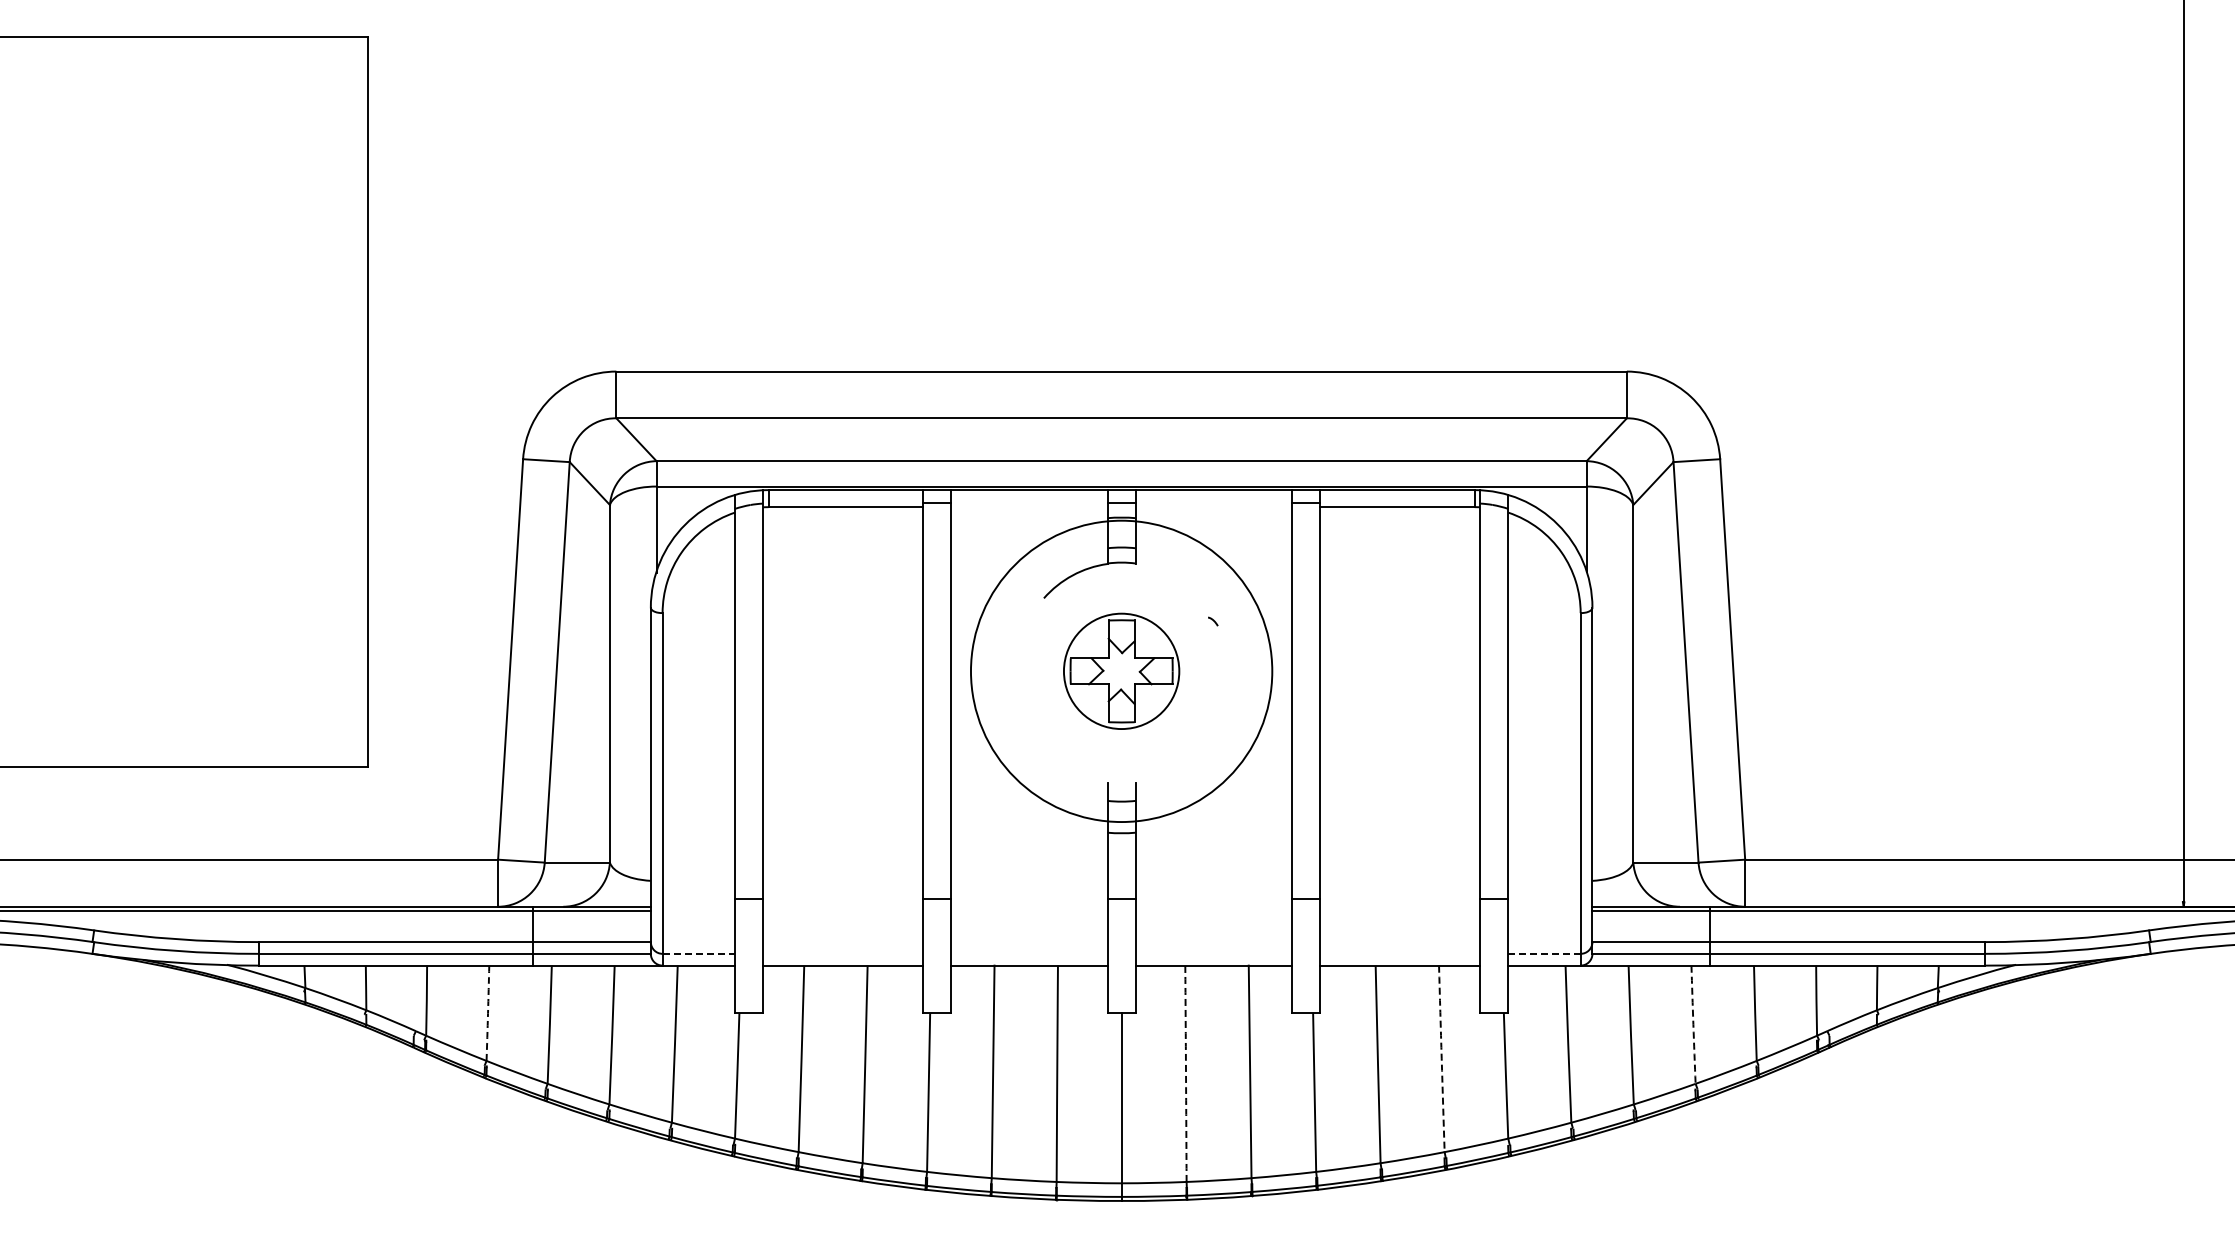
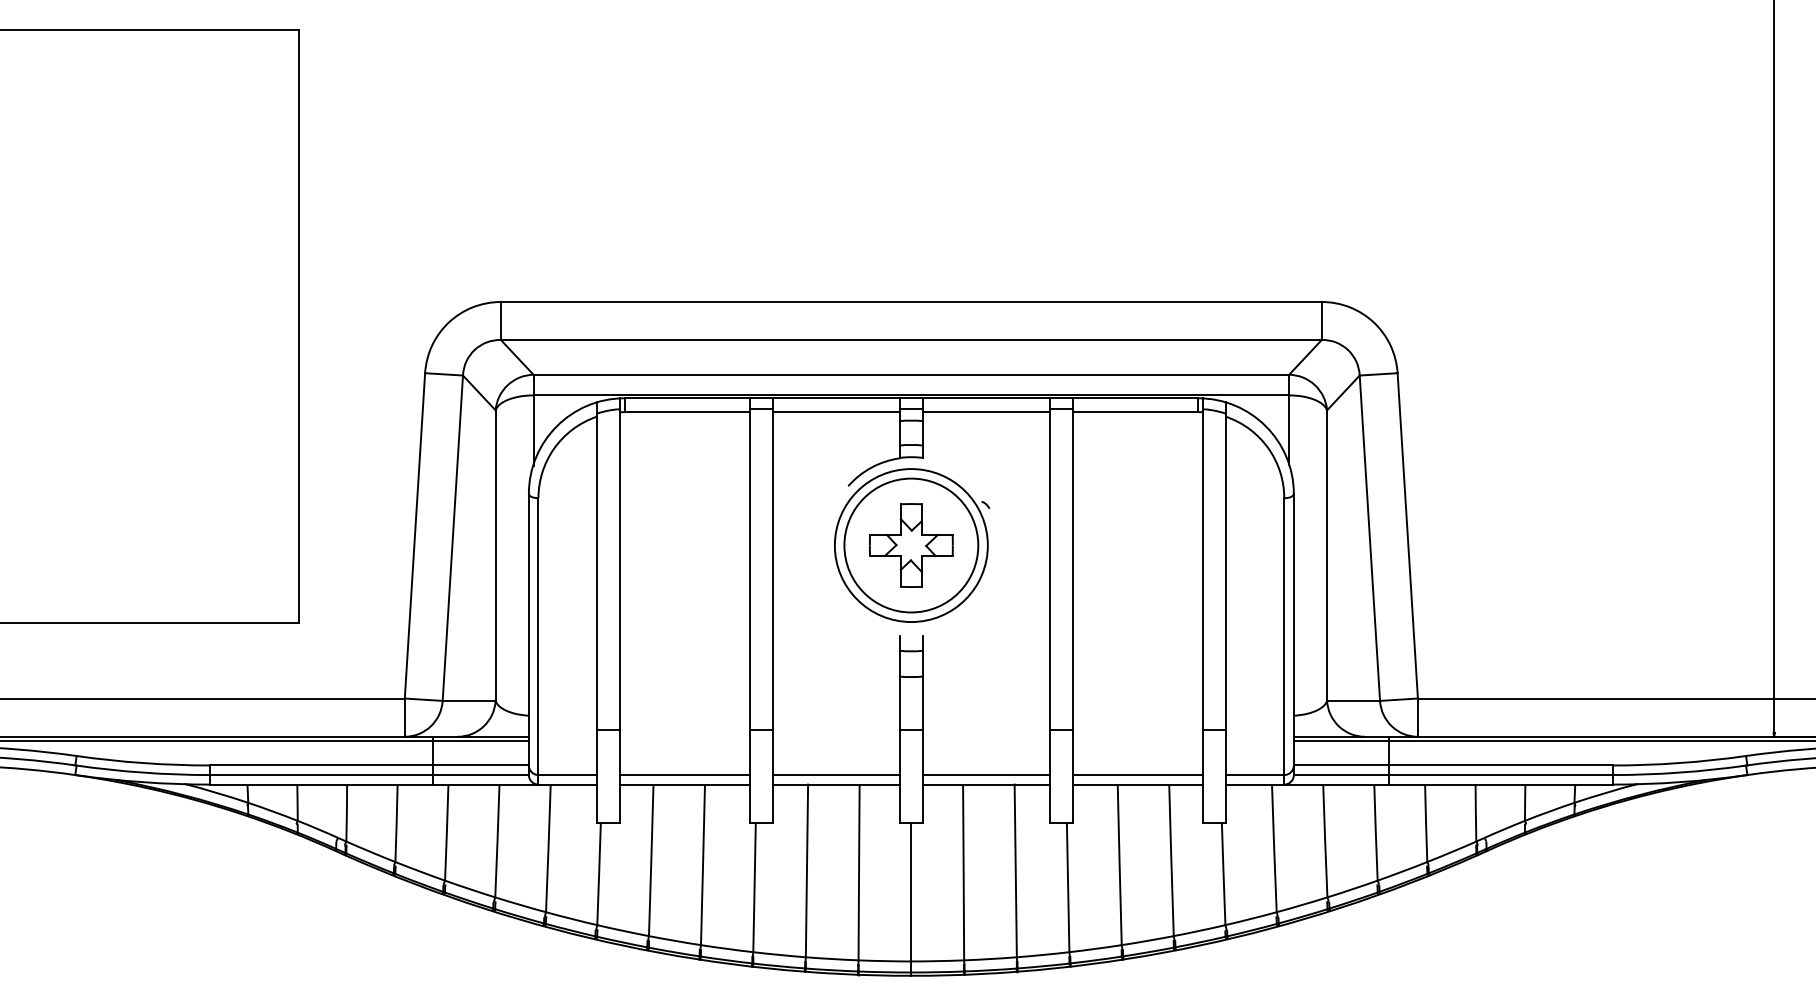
line: (1029, 507) -> (836, 412), added
line: (1213, 507) -> (985, 412), added
circle: (1121, 670) -> (911, 544), size x1.43
circle: (1121, 671) -> (911, 545), size x0.62
line: (699, 953) -> (568, 774), dashed -> solid
line: (843, 953) -> (685, 774), added
line: (1029, 953) -> (836, 774), added
line: (1213, 953) -> (985, 774), added
line: (1400, 953) -> (1137, 774), added
line: (1545, 953) -> (1255, 774), dashed -> solid
arc: (488, 1013) -> (397, 823), dashed -> solid
arc: (1693, 1024) -> (1375, 832), dashed -> solid
arc: (1441, 1058) -> (1171, 860), dashed -> solid
arc: (1186, 1073) -> (964, 872), dashed -> solid

